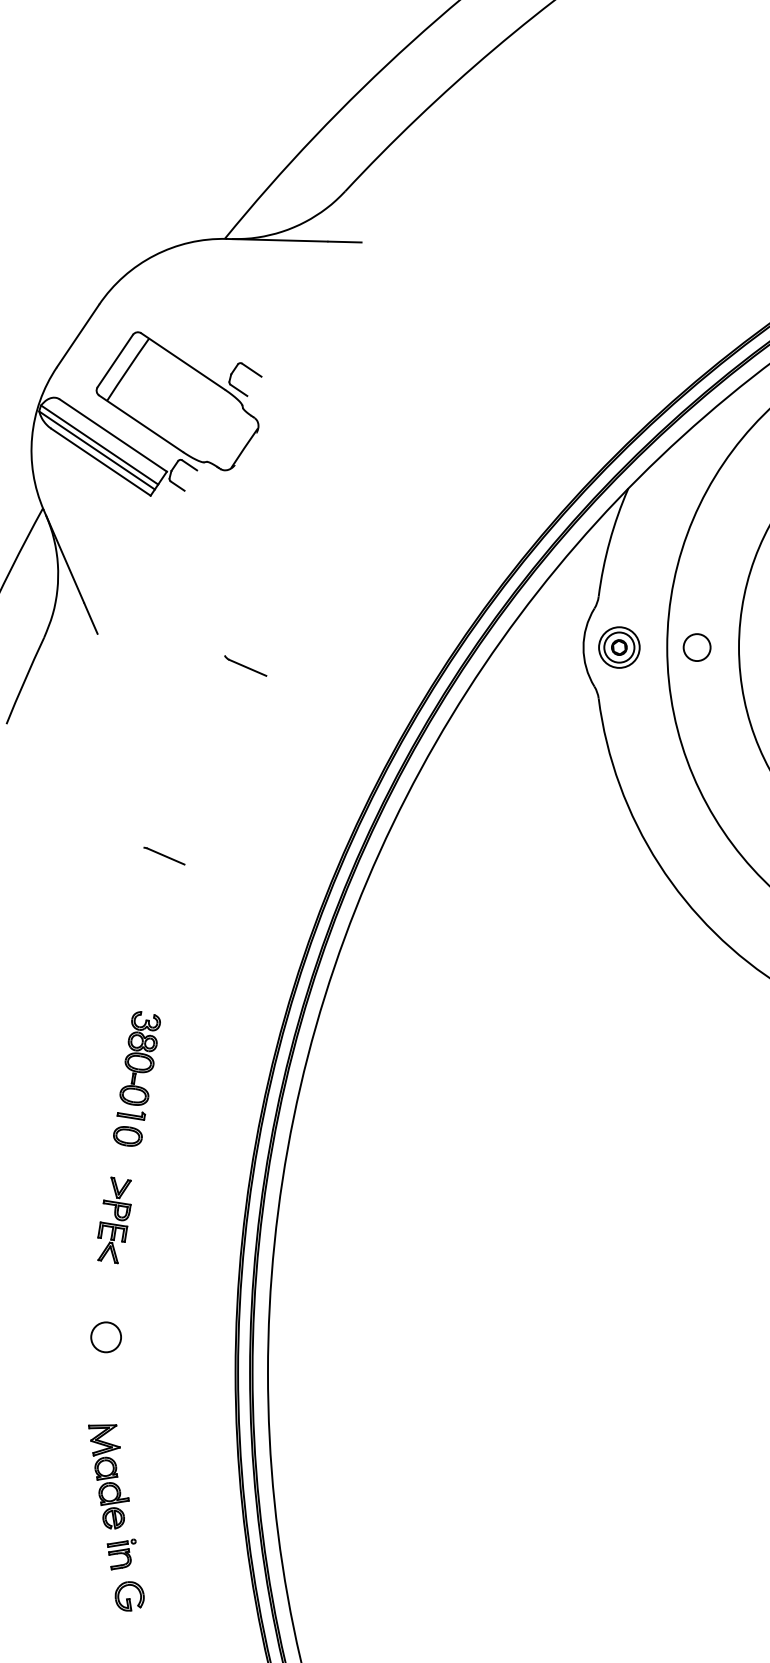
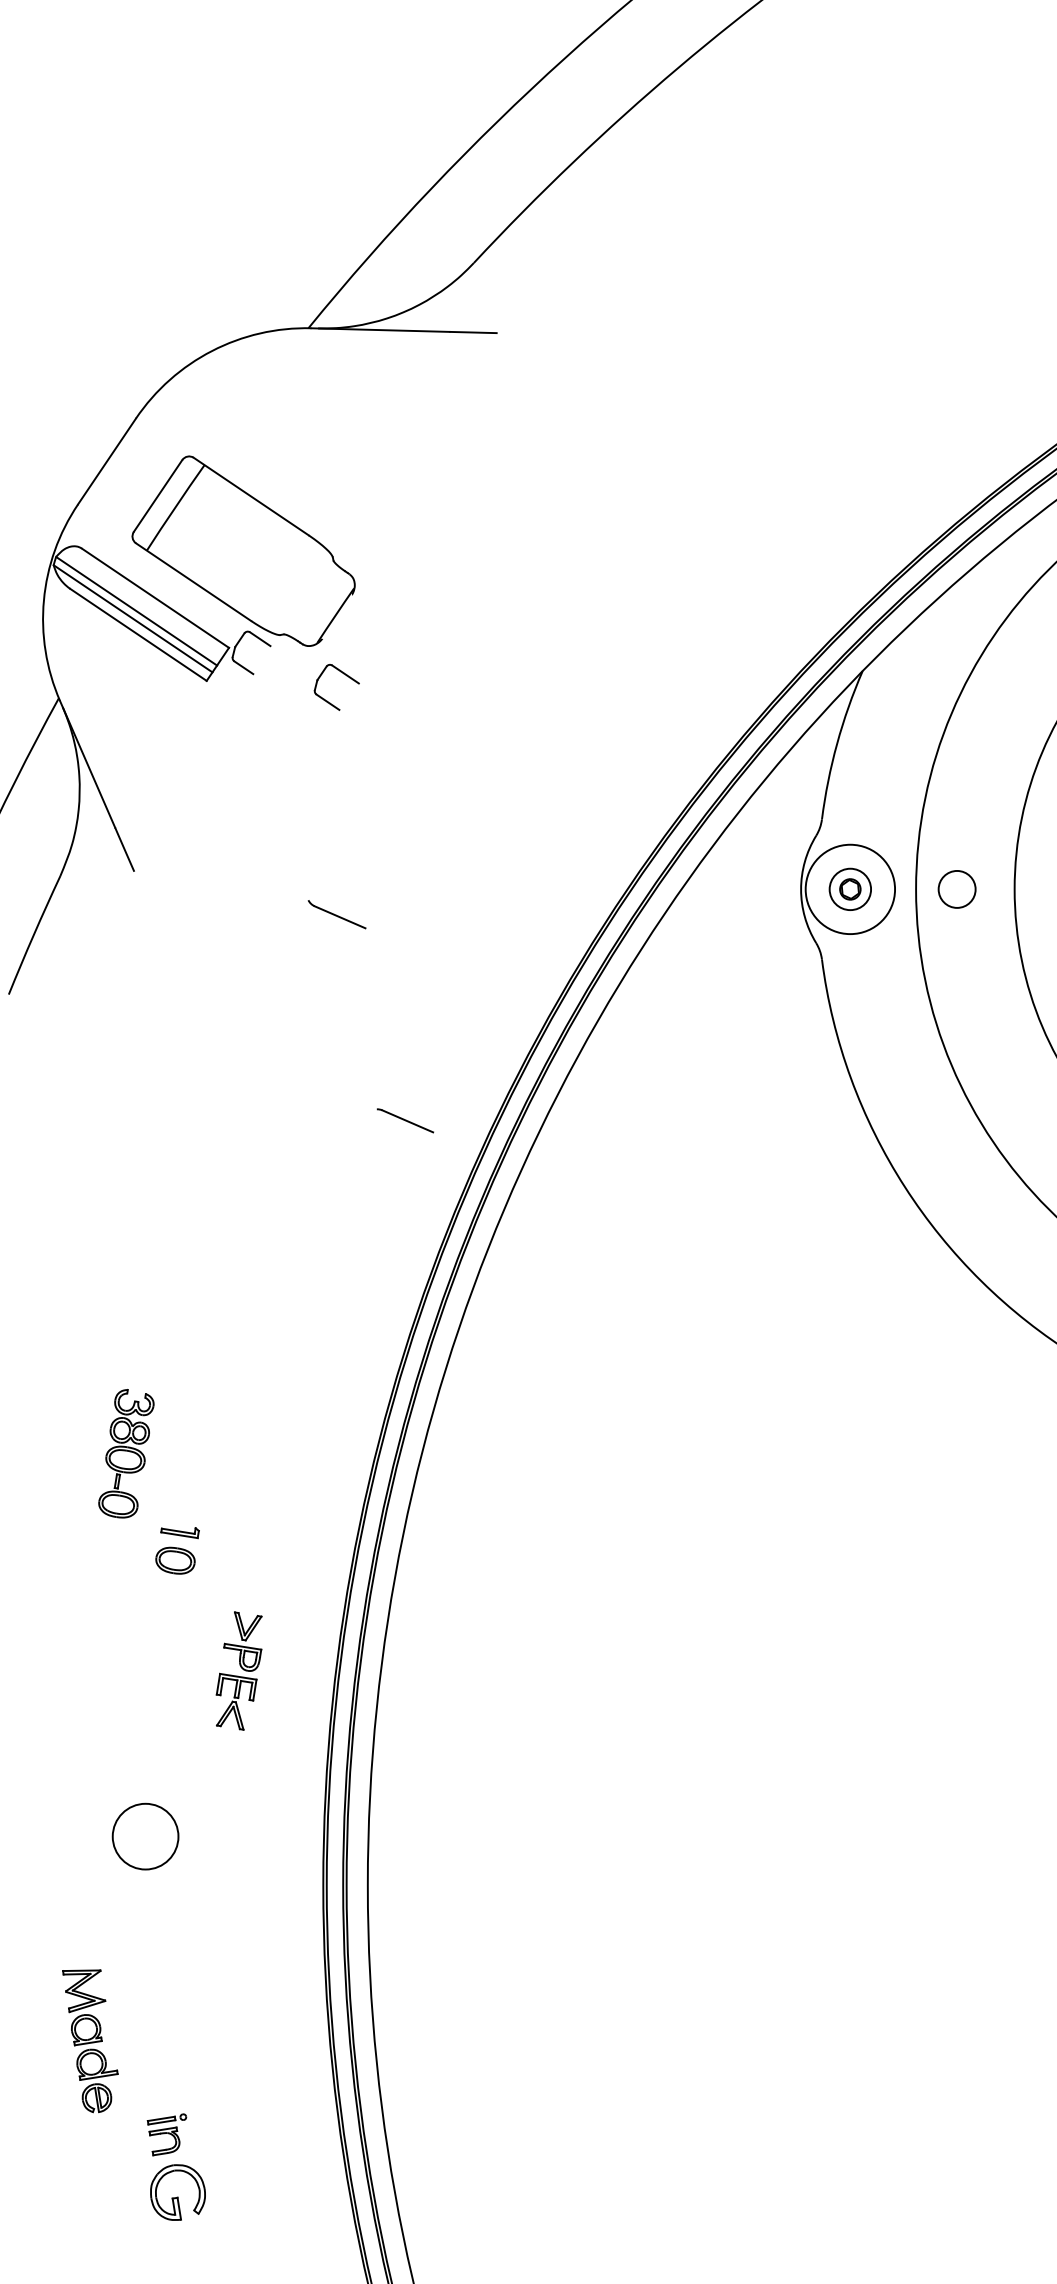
part: (250, 370) -> (343, 674), moved
circle: (619, 647) -> (850, 889), size x1.6
line: (164, 855) -> (405, 1120), moved
part: (140, 1058) -> (126, 1453), moved
part: (114, 1219) -> (238, 1670), moved
circle: (106, 1337) -> (145, 1836), size x1.6
part: (109, 1477) -> (90, 2041), moved
part: (129, 1595) -> (177, 2191), size x1.4

